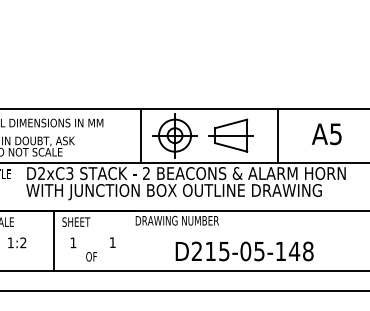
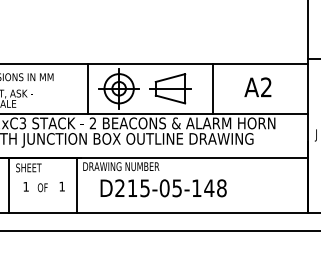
text: (335, 134) -> (265, 87), A5 -> A2
line: (128, 241) -> (76, 185), added
text: (244, 251) -> (163, 188), moved
text: (91, 256) -> (42, 187), moved

